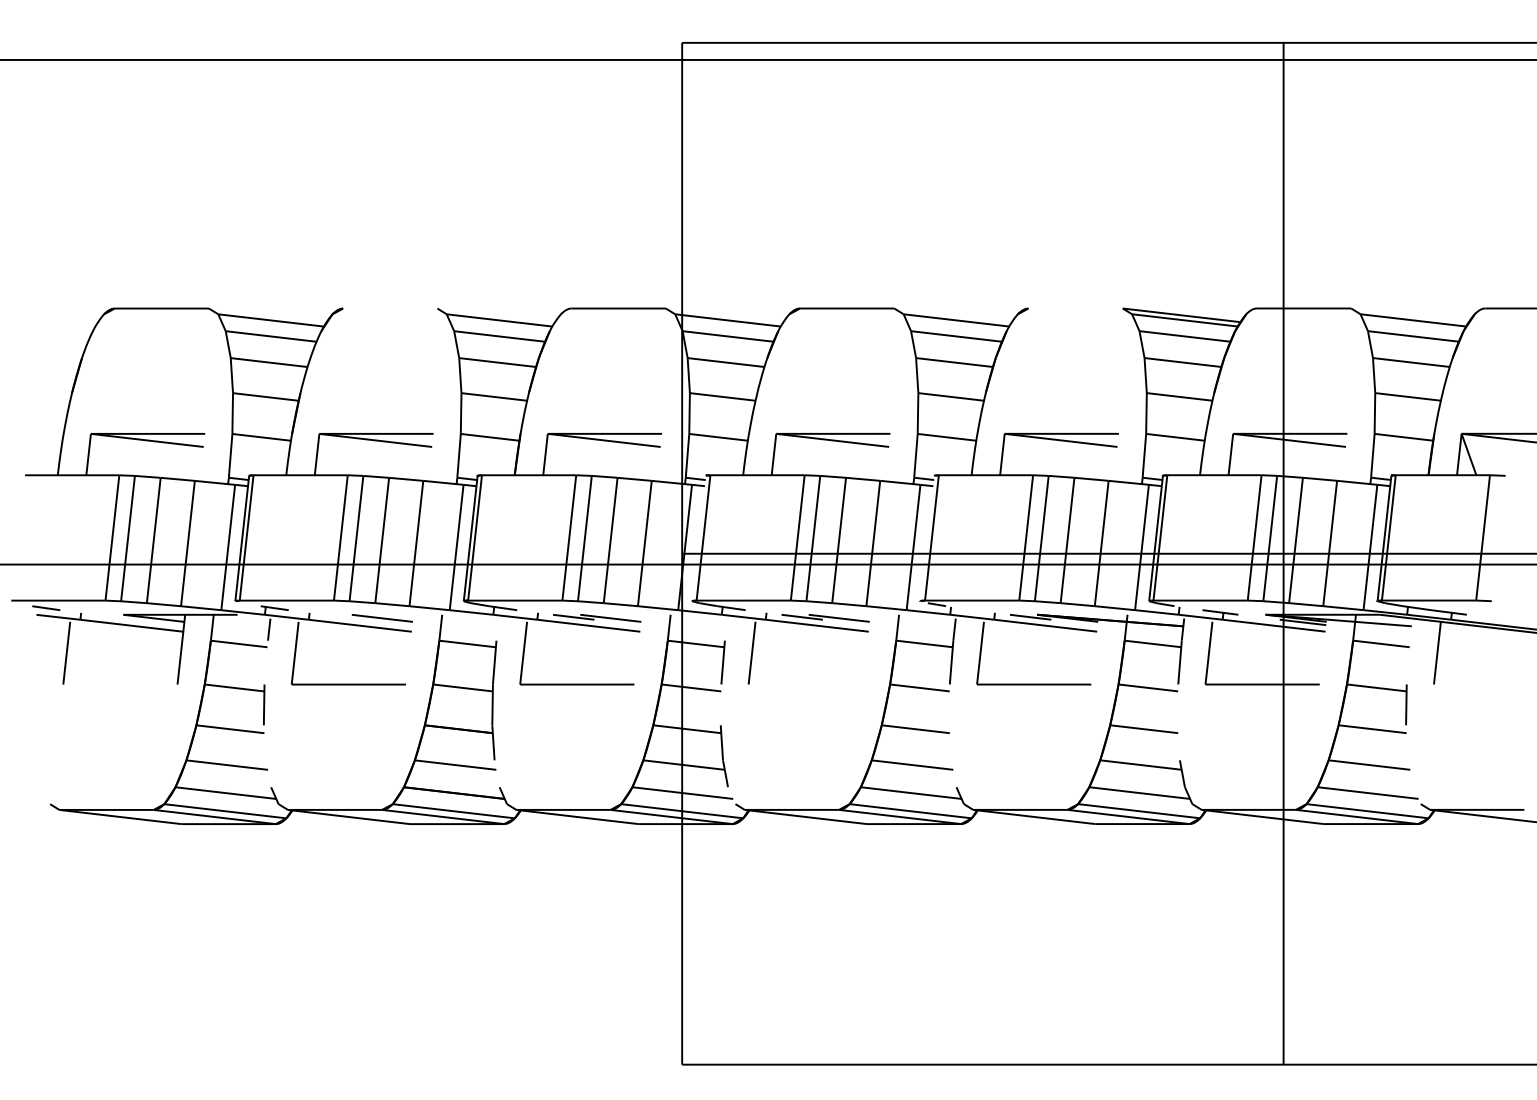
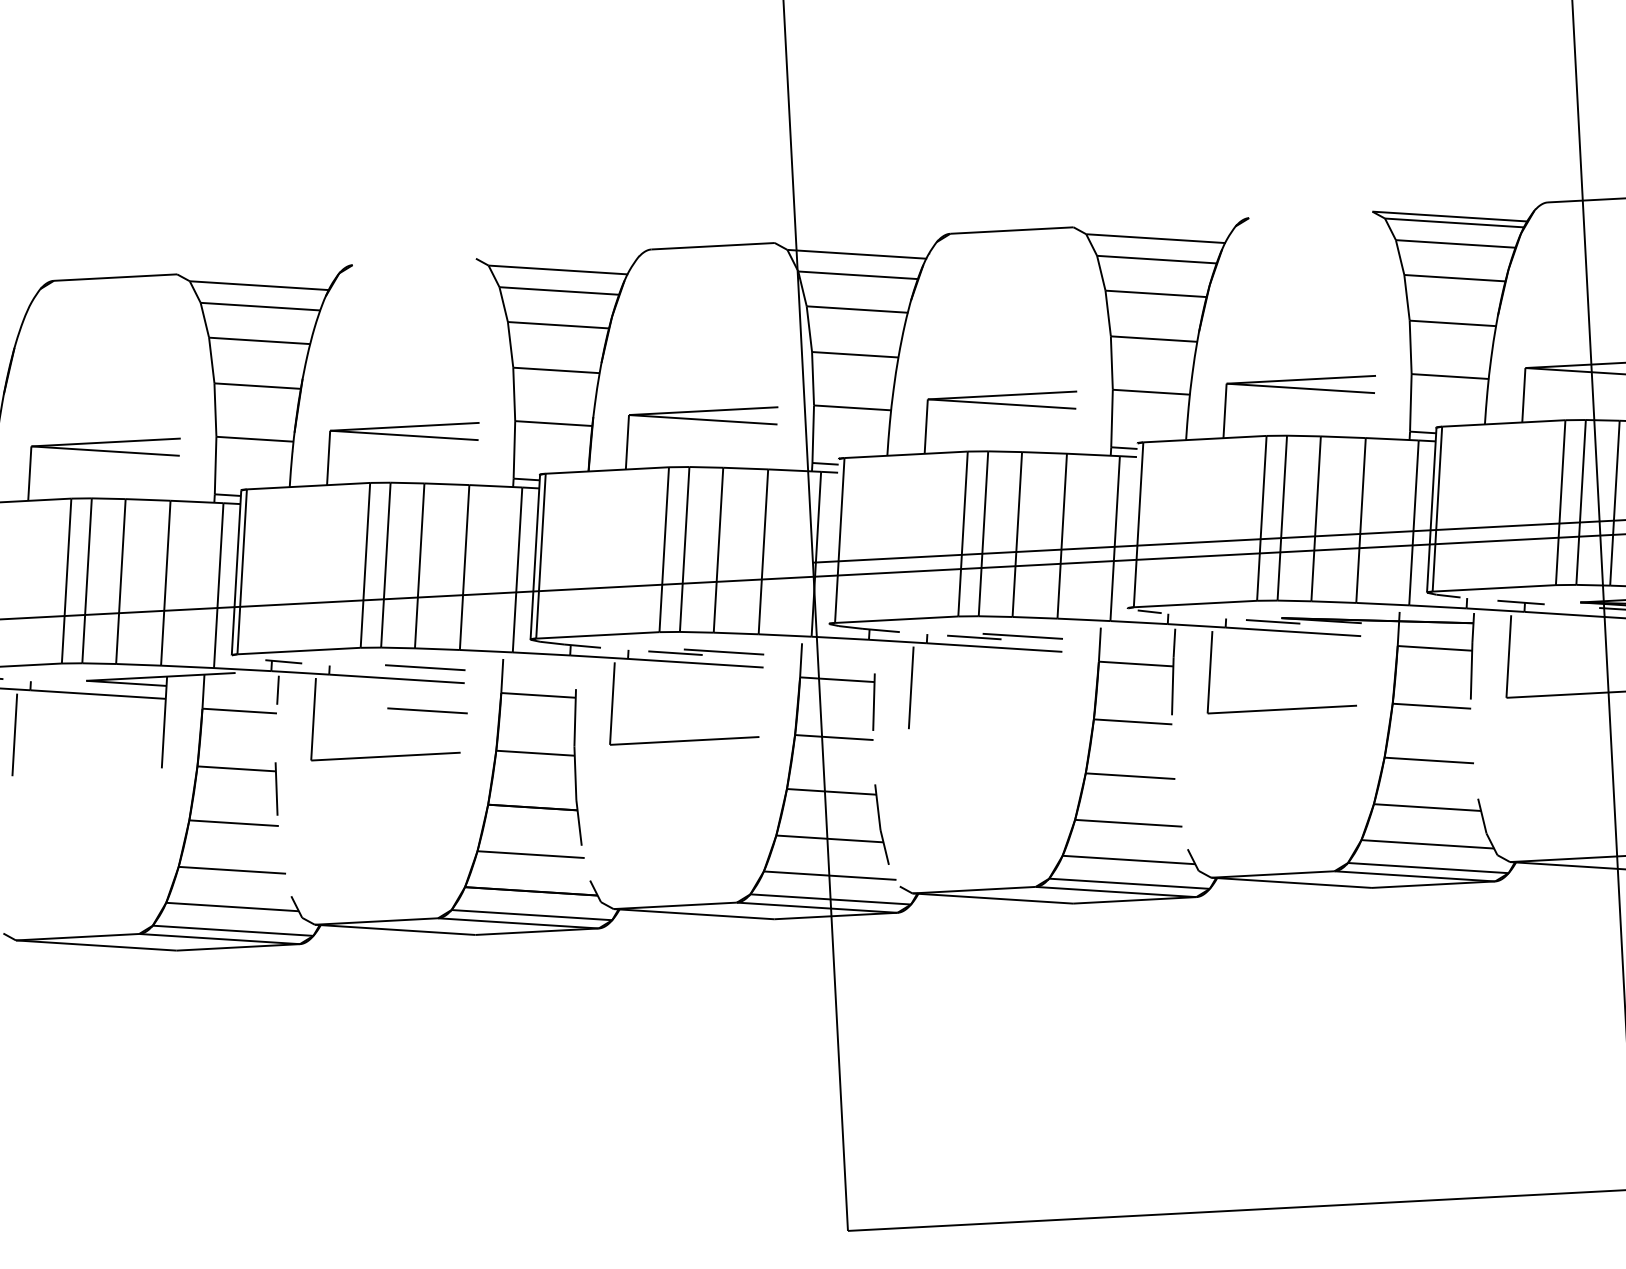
line: (381, 651) -> (426, 711), added

